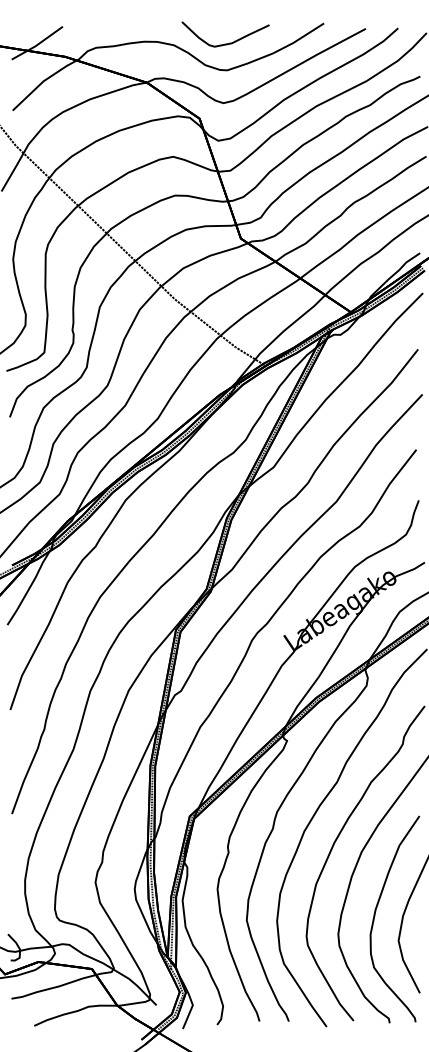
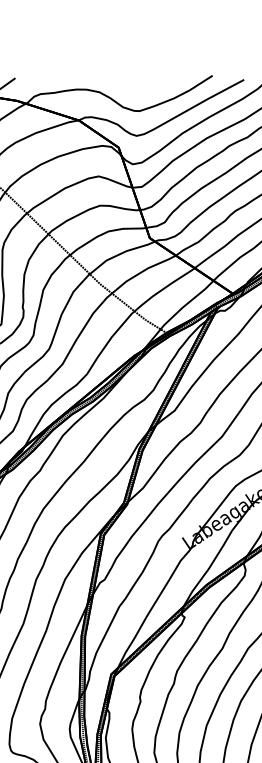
curve: (229, 42) -> (141, 90), removed

